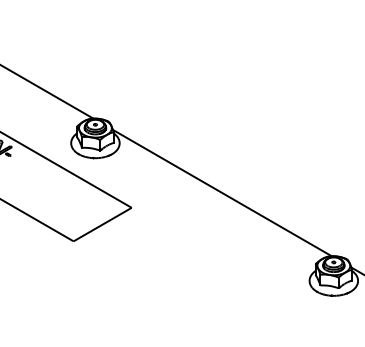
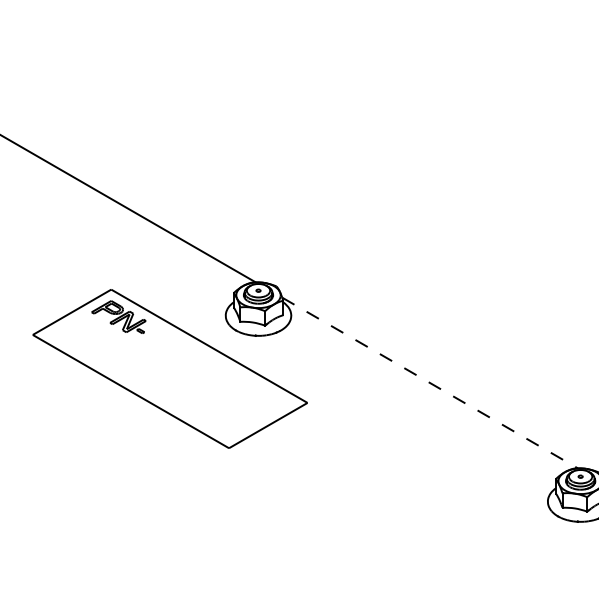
line: (222, 193) -> (430, 383), solid -> dashed

